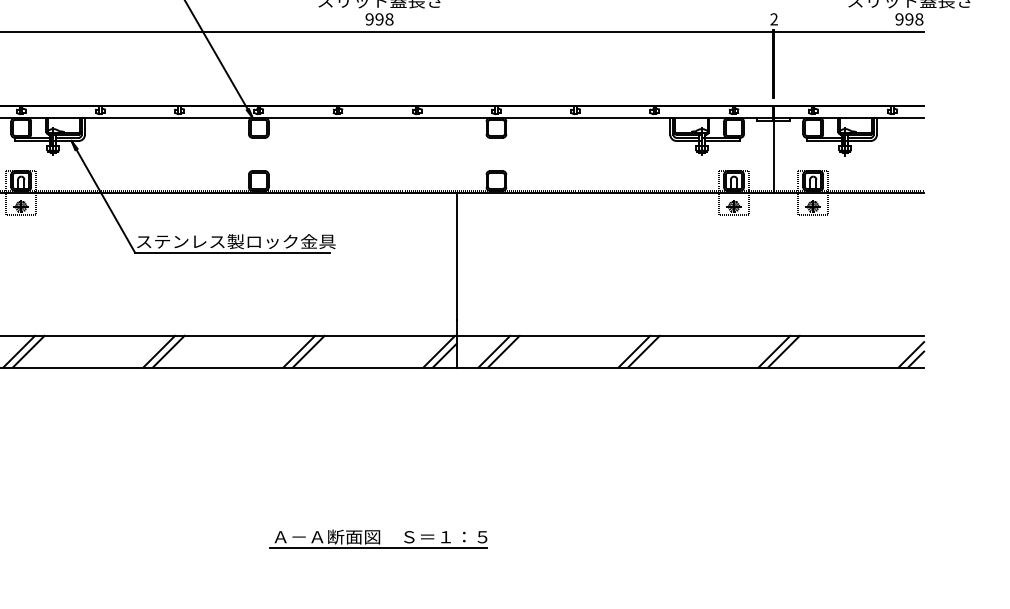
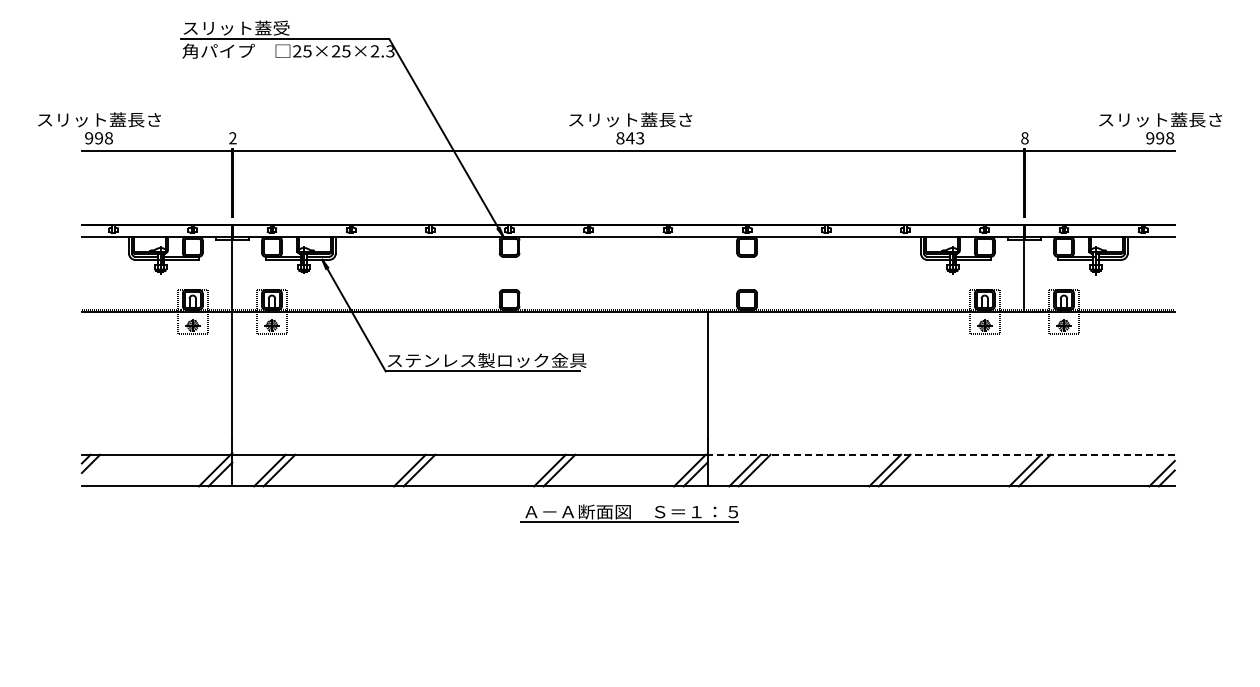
text: (379, 19) -> (630, 138), 998 -> 843
text: (773, 19) -> (1024, 138), 2 -> 8
line: (690, 335) -> (941, 454), solid -> dashed
part: (378, 538) -> (629, 513), moved

